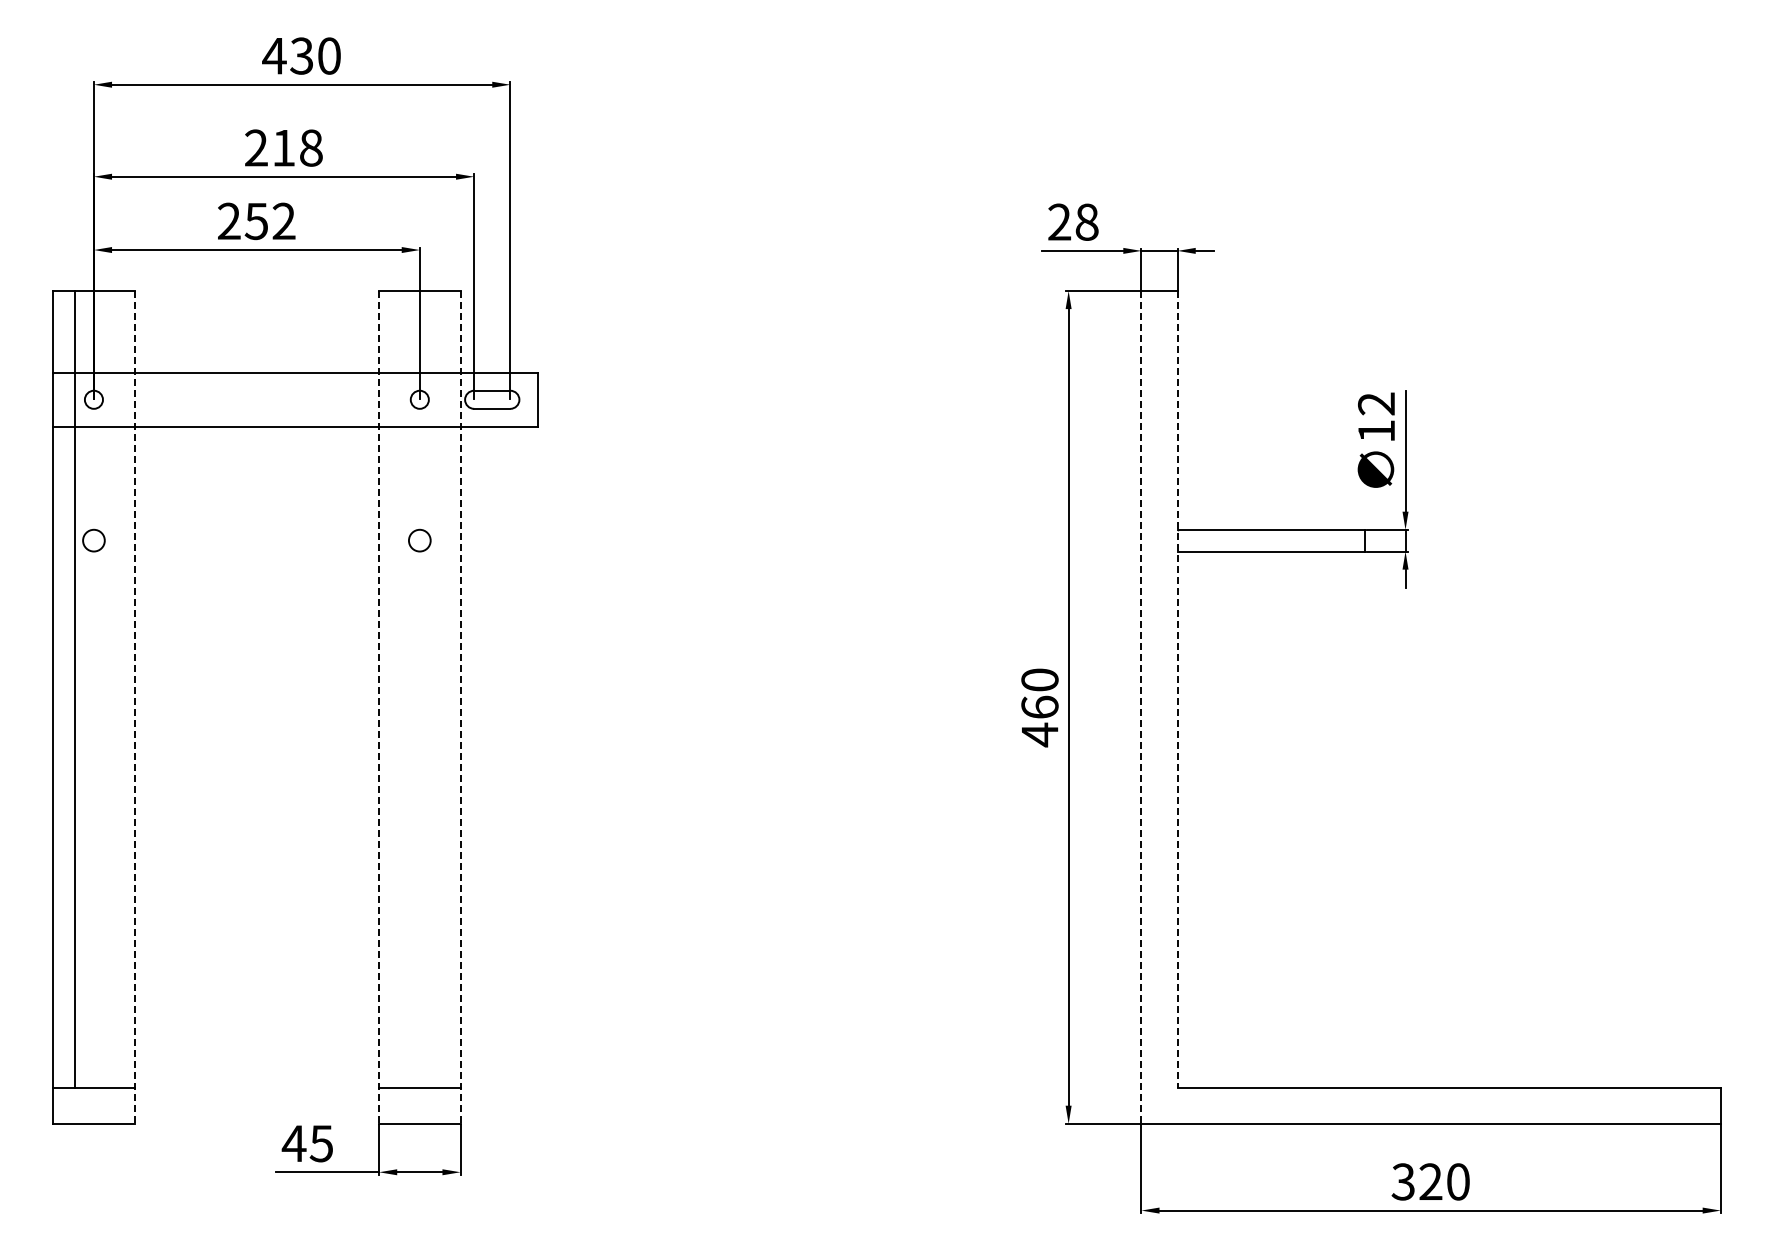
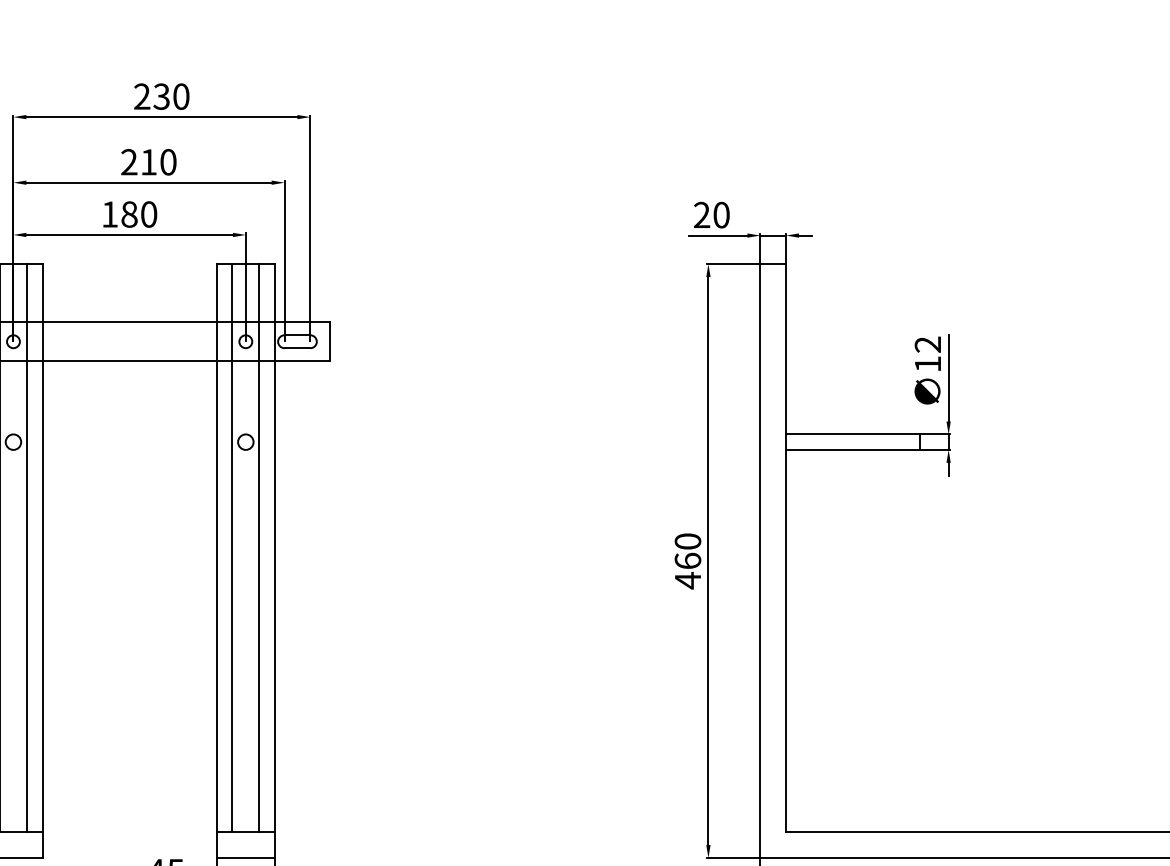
text: (274, 55) -> (142, 96), 430 -> 230
text: (311, 147) -> (168, 161), 218 -> 210
text: (256, 221) -> (129, 214), 252 -> 180
text: (1086, 221) -> (721, 214), 28 -> 20
line: (112, 689) -> (26, 548), added
line: (400, 689) -> (232, 548), added
line: (438, 689) -> (259, 548), added
line: (1177, 689) -> (786, 548), dashed -> solid
line: (134, 707) -> (42, 561), dashed -> solid
line: (379, 707) -> (217, 561), dashed -> solid
line: (460, 707) -> (274, 561), dashed -> solid
line: (1141, 707) -> (760, 561), dashed -> solid

